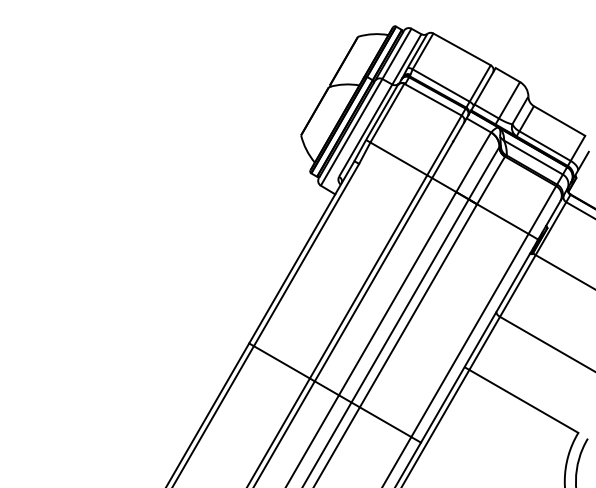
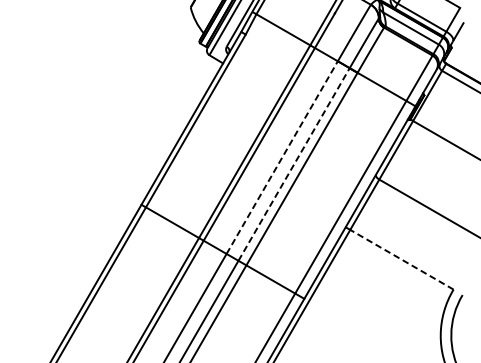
line: (397, 293) -> (282, 157), solid -> dashed
line: (410, 300) -> (294, 164), solid -> dashed
line: (523, 401) -> (401, 259), solid -> dashed

